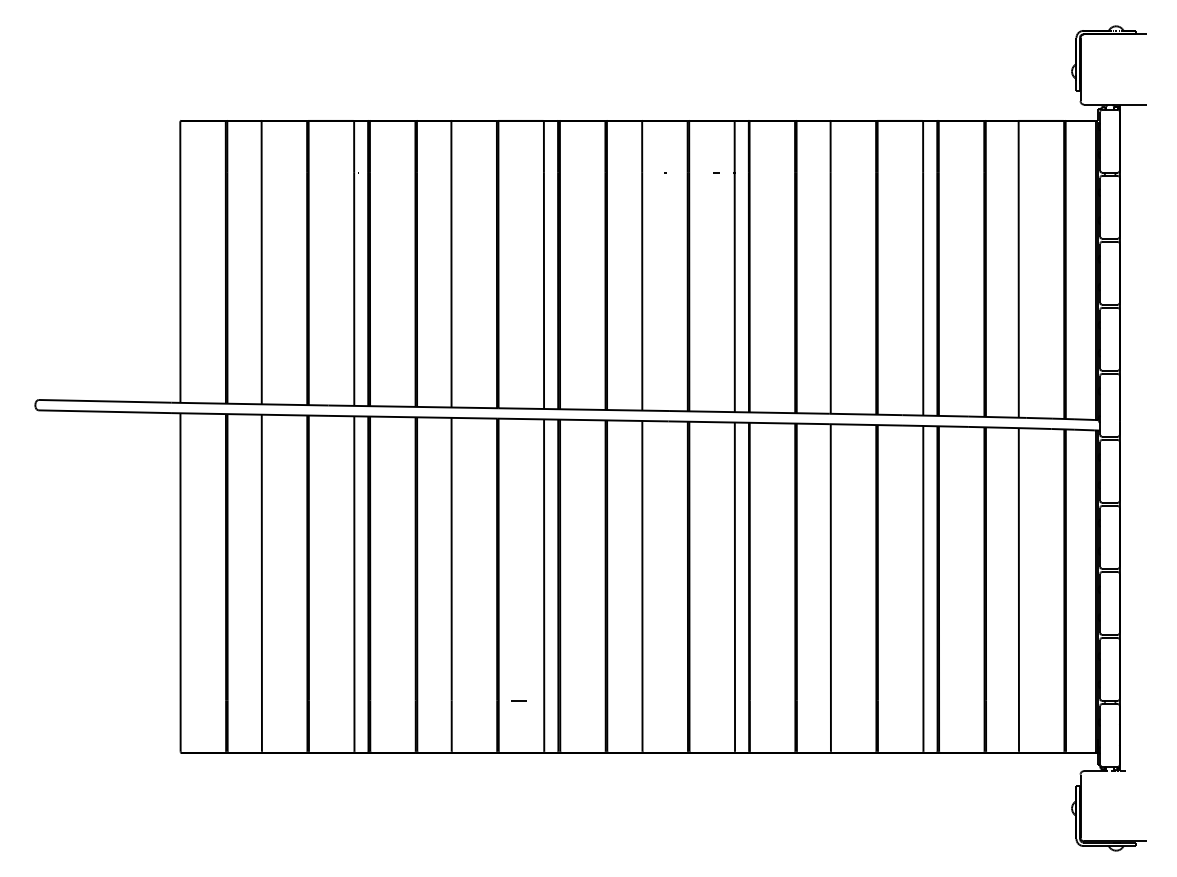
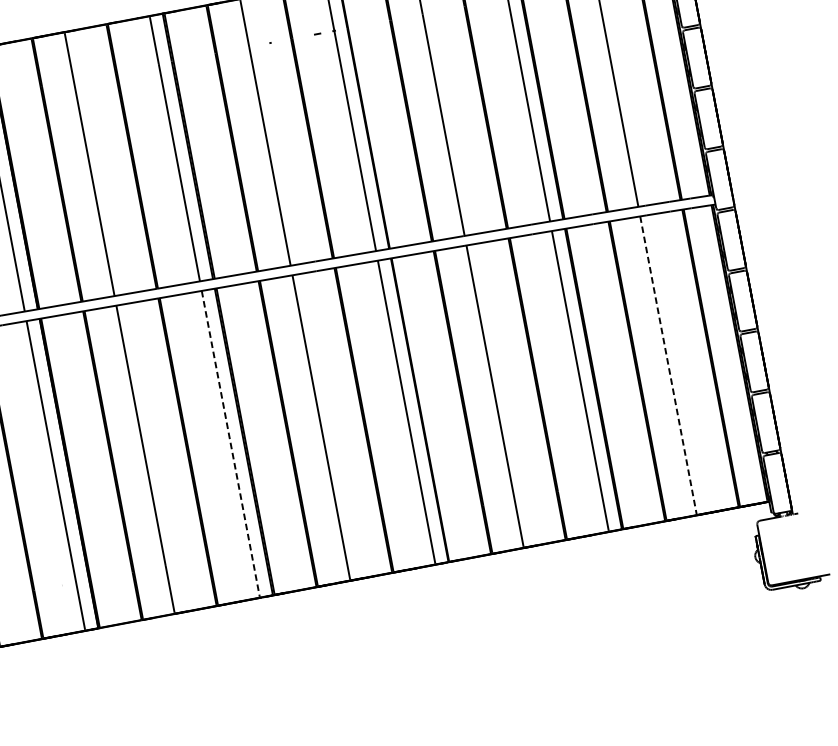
line: (544, 586) -> (231, 444), solid -> dashed
line: (1018, 589) -> (668, 365), solid -> dashed
line: (518, 700) -> (227, 554), removed

